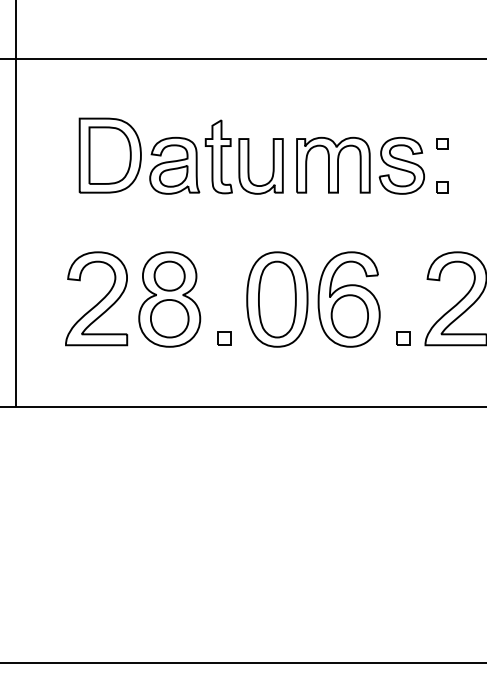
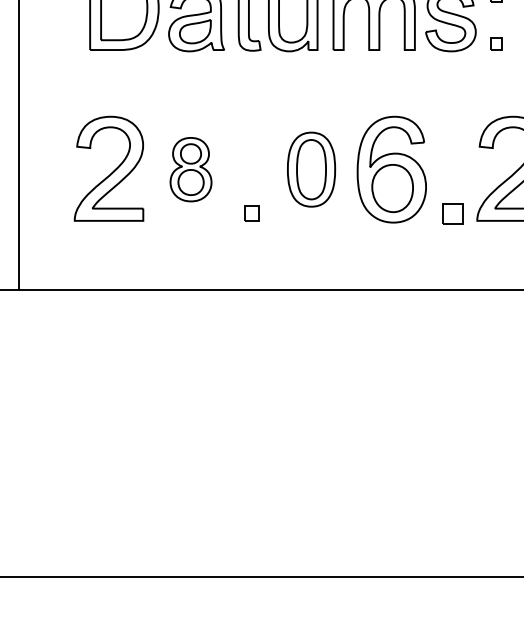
part: (169, 299) -> (190, 169), size x0.6
part: (277, 299) -> (311, 169), size x0.7
part: (403, 338) -> (452, 213), size x1.4

